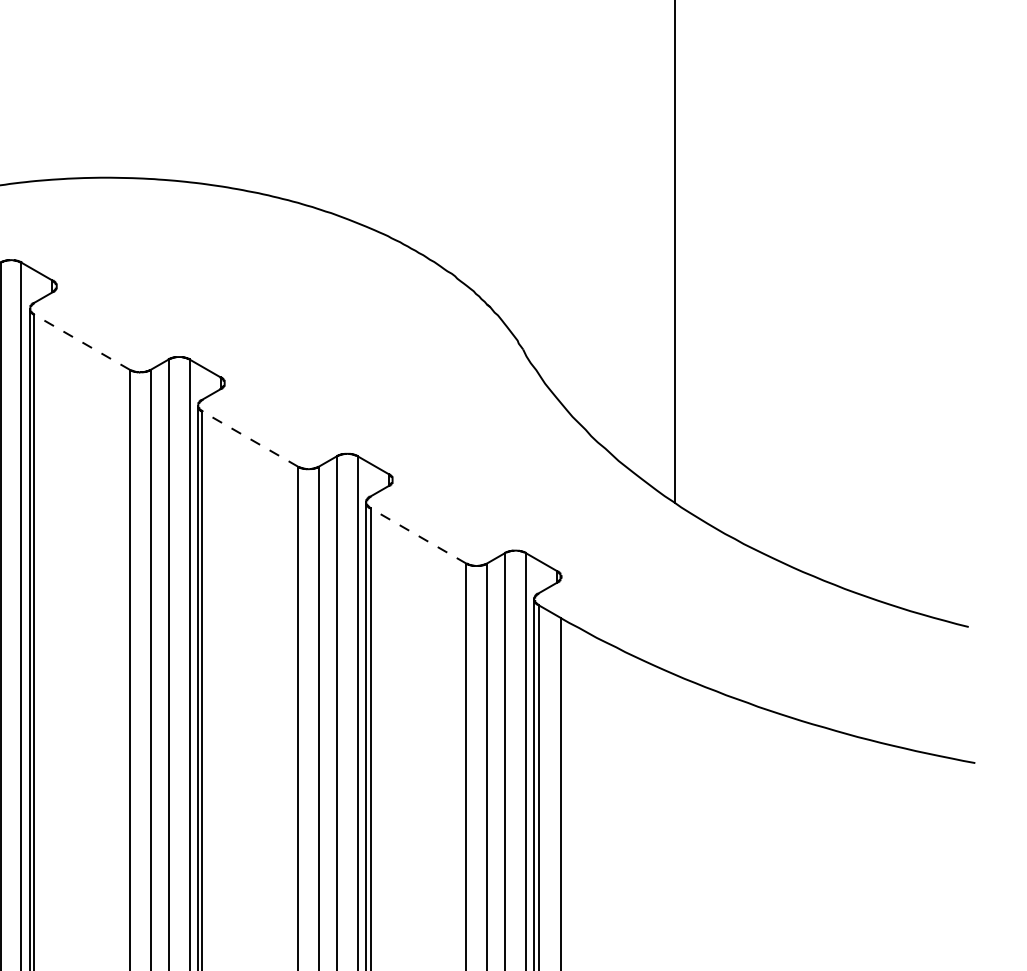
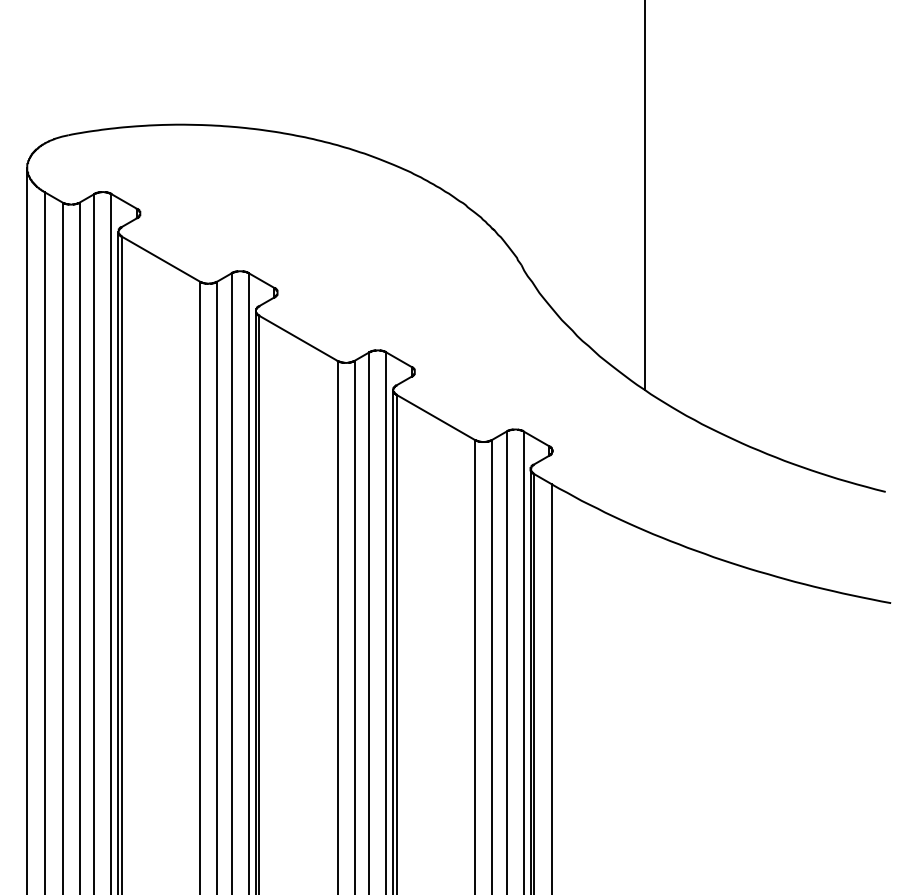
line: (81, 341) -> (160, 258), dashed -> solid
line: (250, 439) -> (298, 338), dashed -> solid
line: (417, 535) -> (435, 417), dashed -> solid

